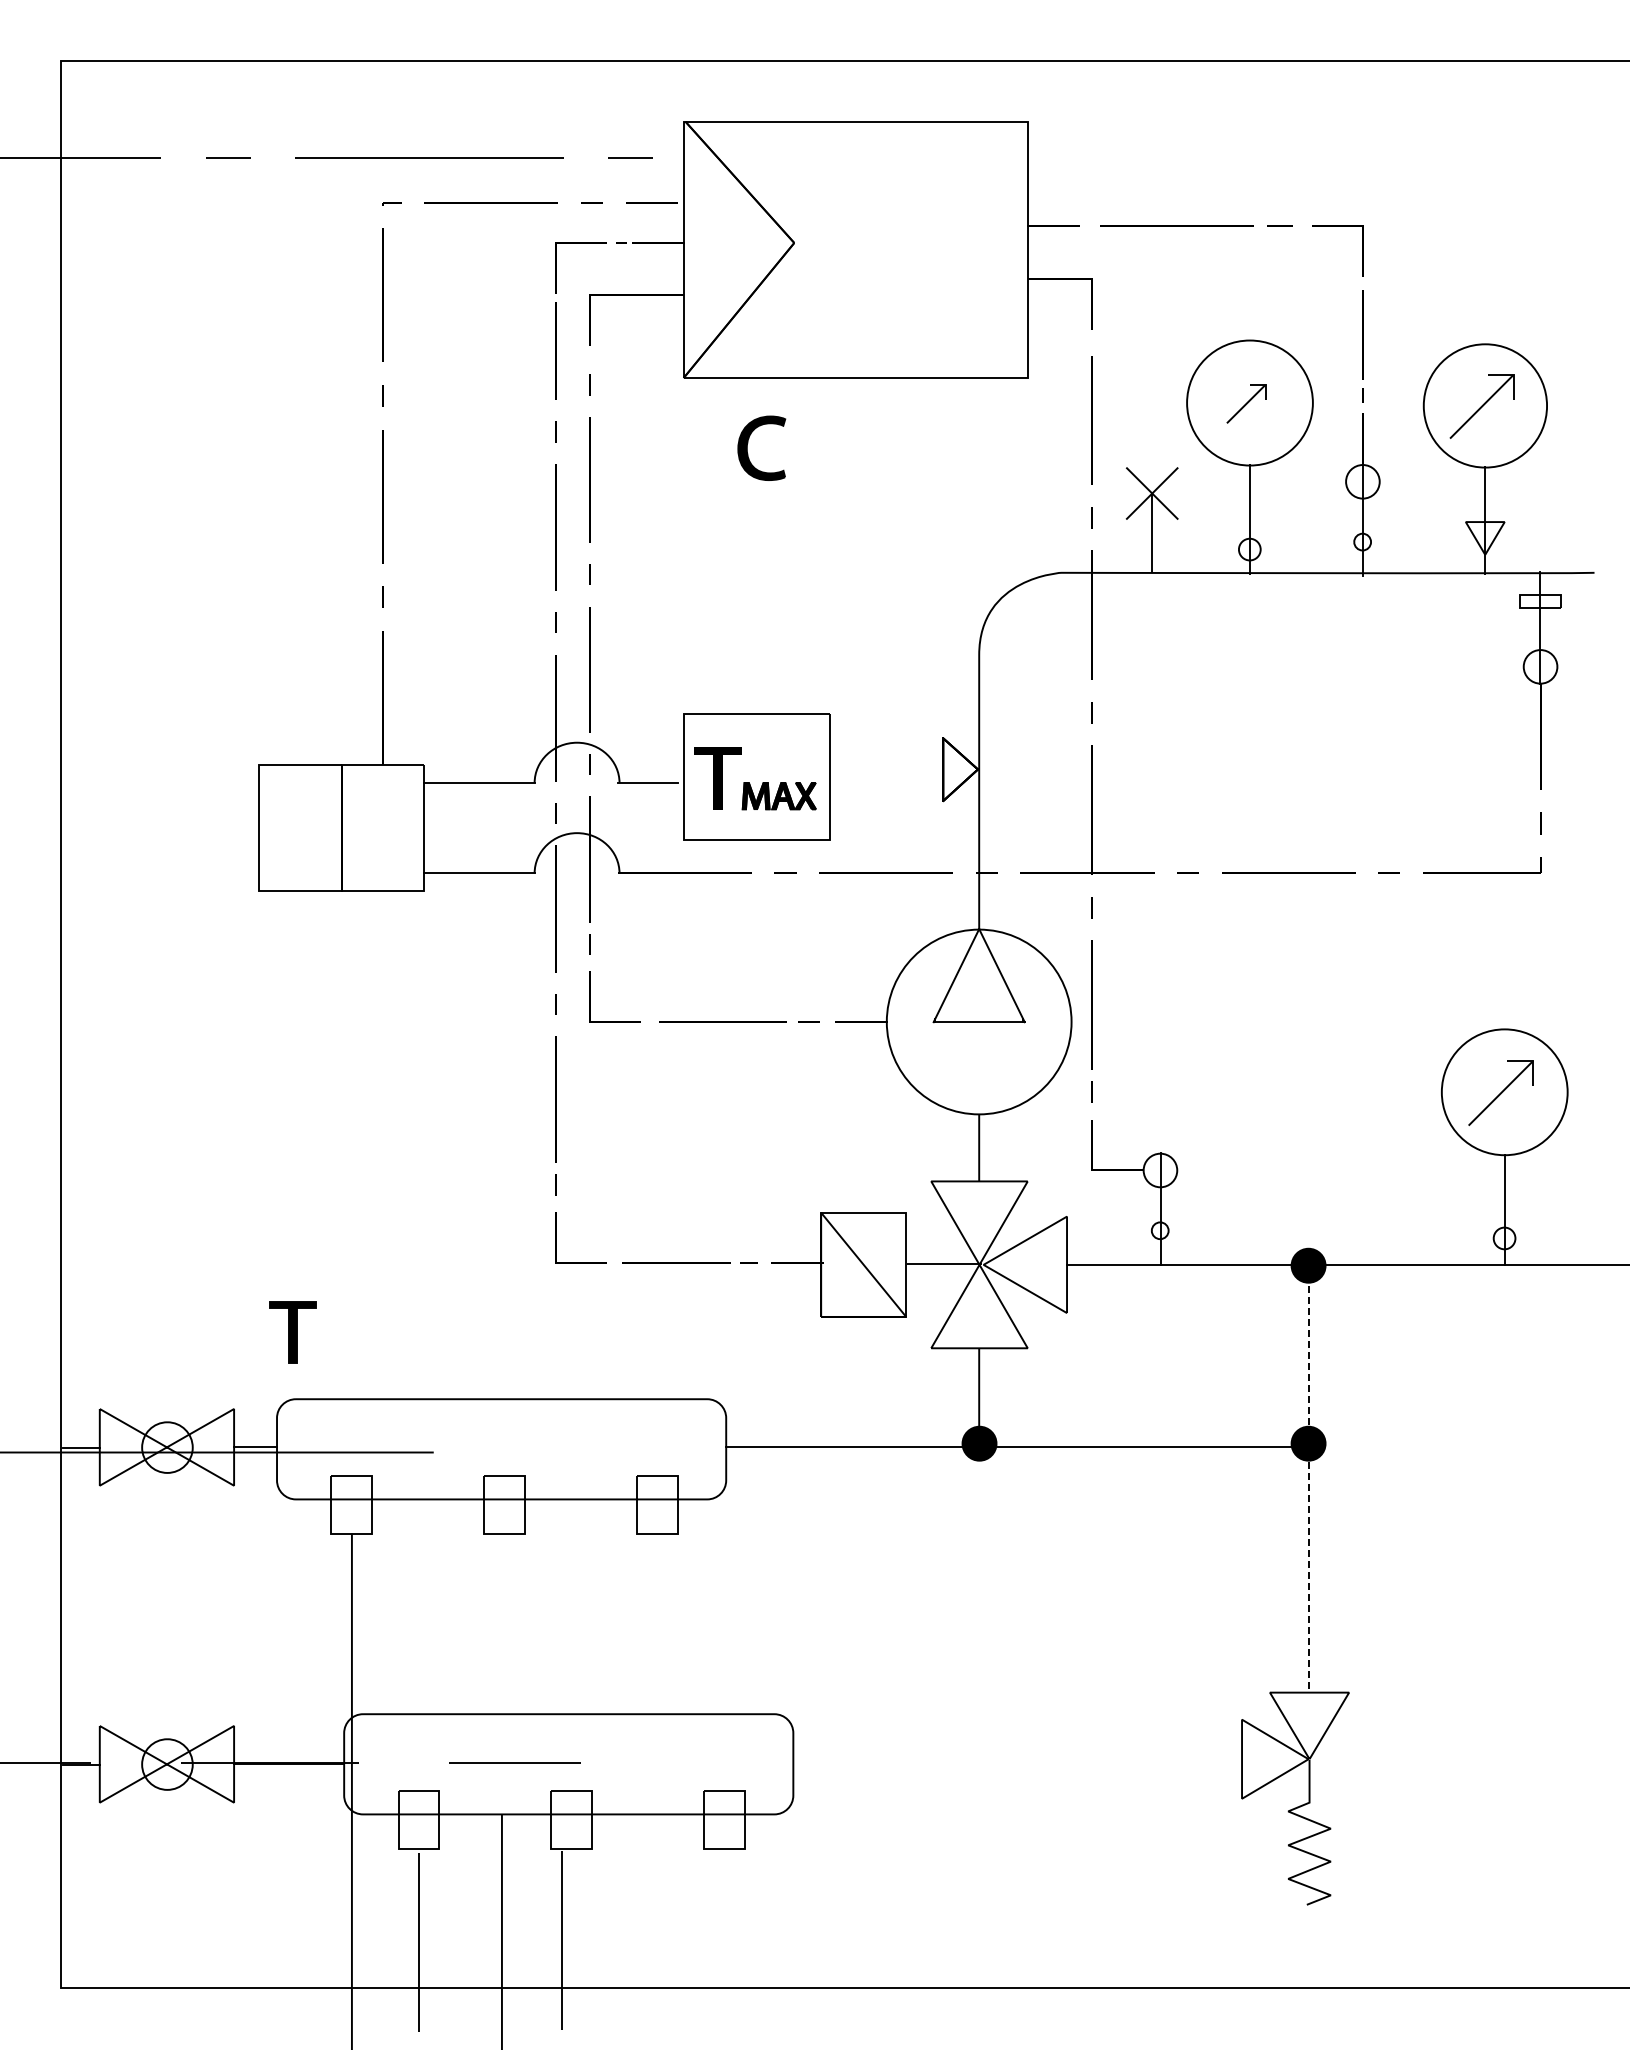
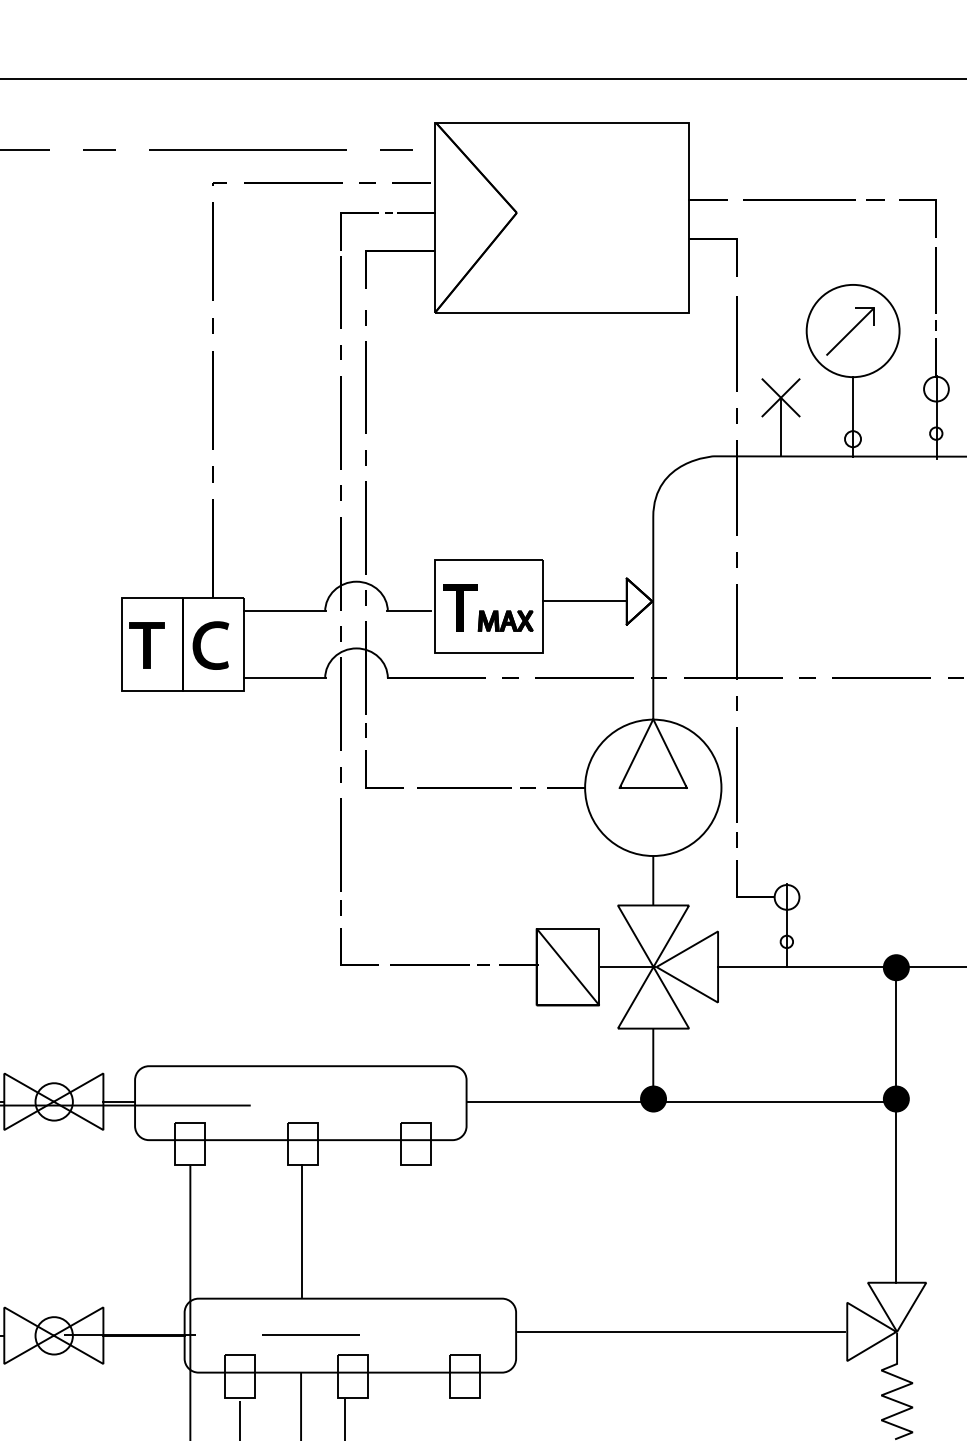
part: (1246, 403) -> (850, 331), size x1.67
part: (748, 443) -> (201, 642), moved
line: (886, 769) -> (584, 601), added
part: (292, 1332) -> (146, 645), moved
line: (1308, 1479) -> (896, 1125), dashed -> solid
line: (503, 1622) -> (302, 1230), added
line: (1017, 1759) -> (681, 1332), added

